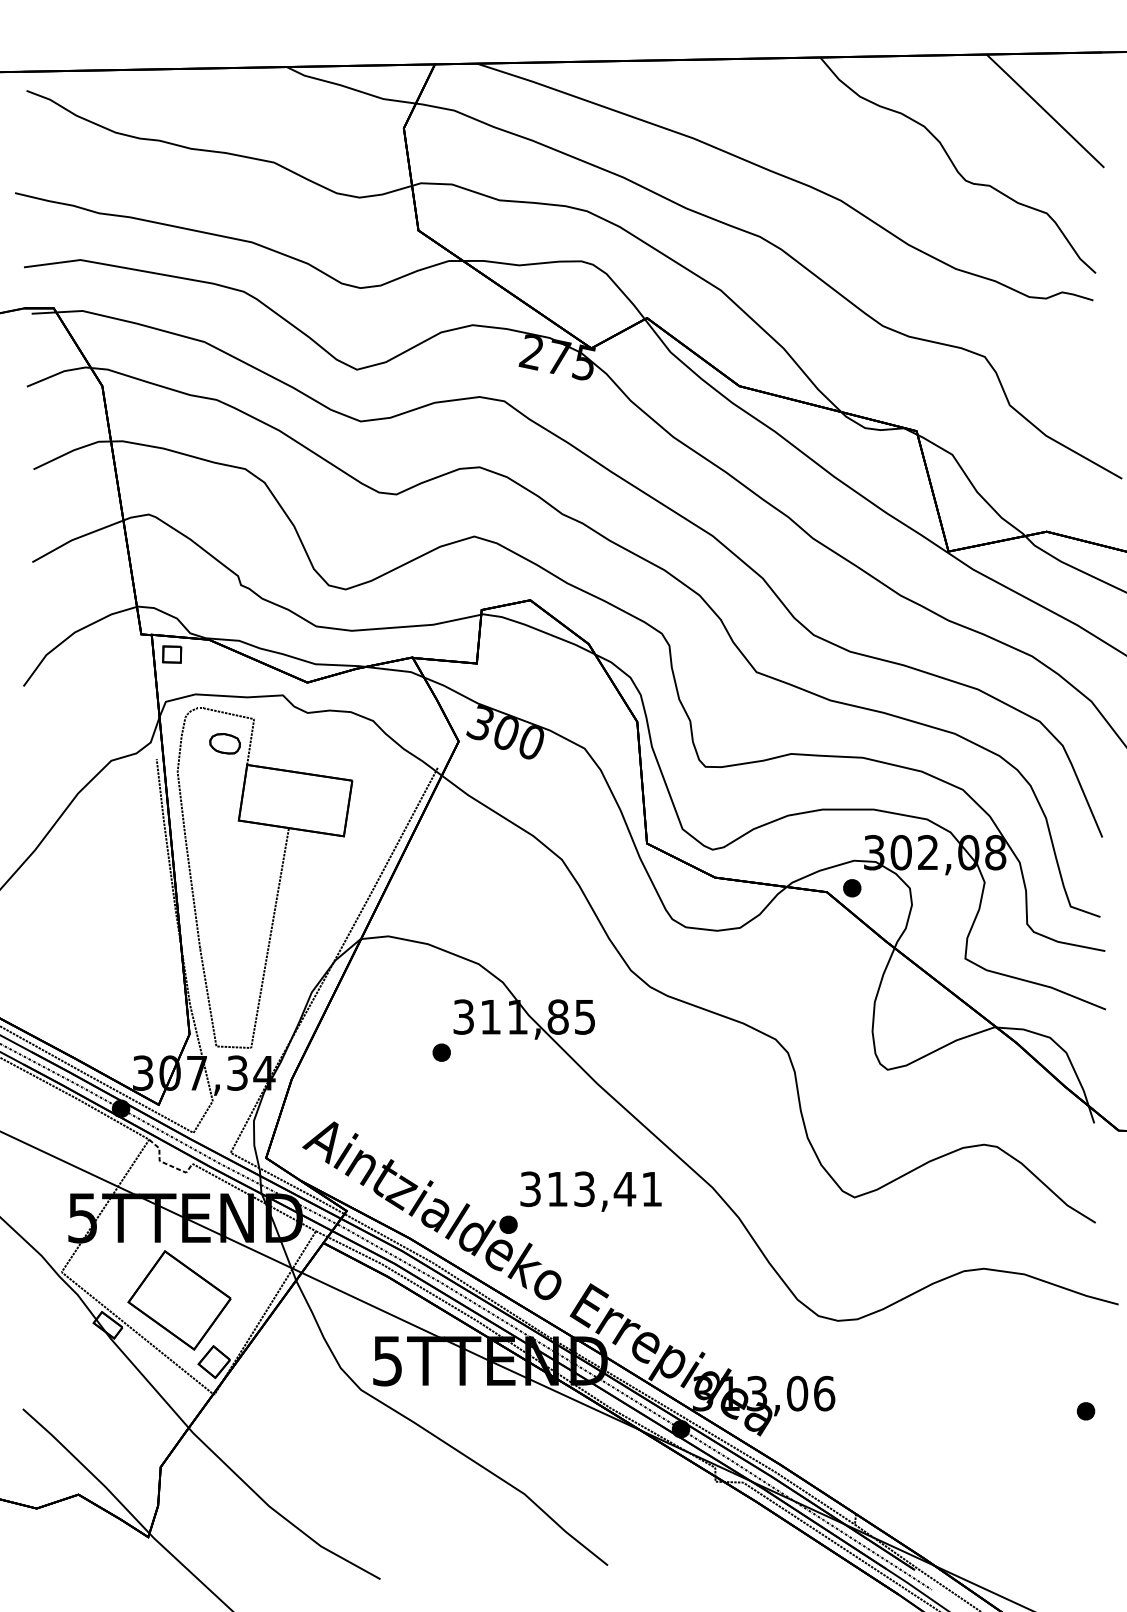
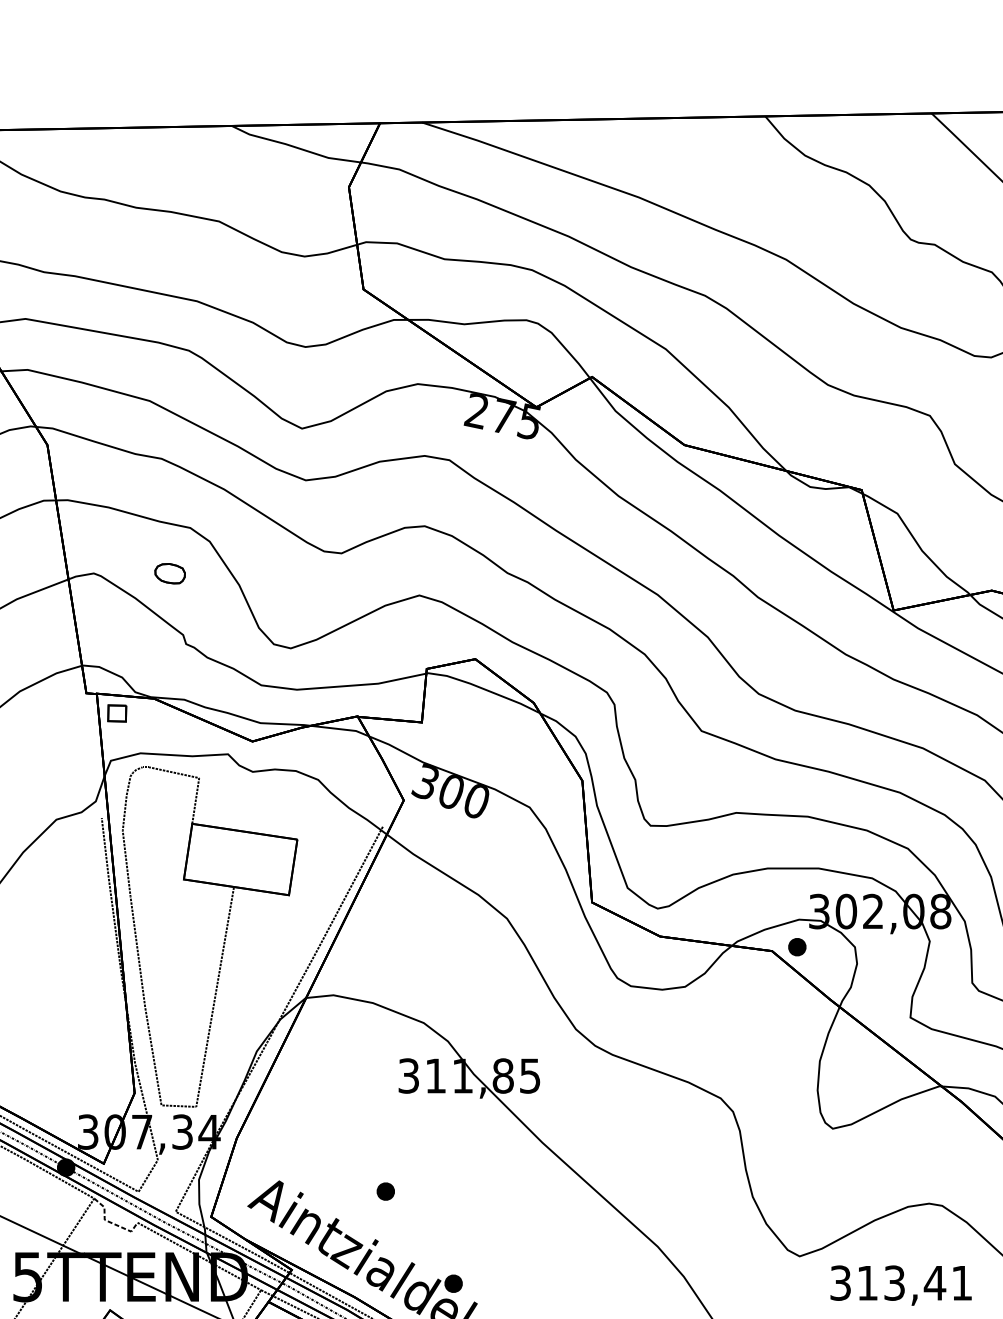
part: (224, 743) -> (169, 573), moved
part: (441, 1052) -> (385, 1191), moved
text: (590, 1191) -> (900, 1285), moved

